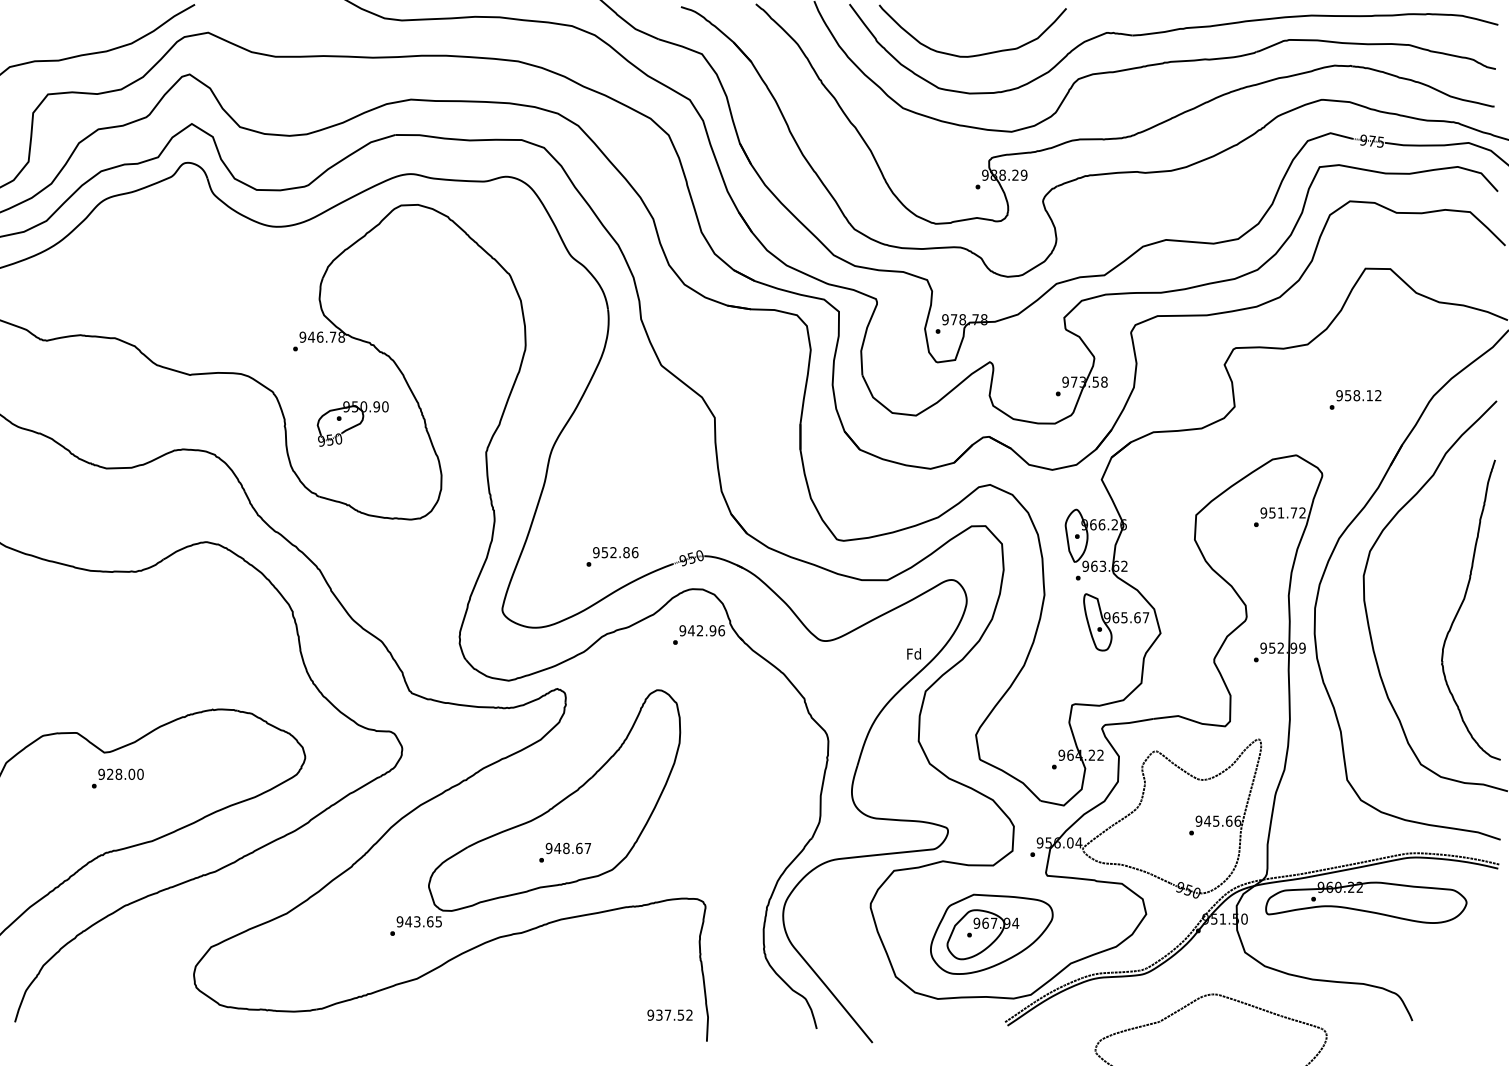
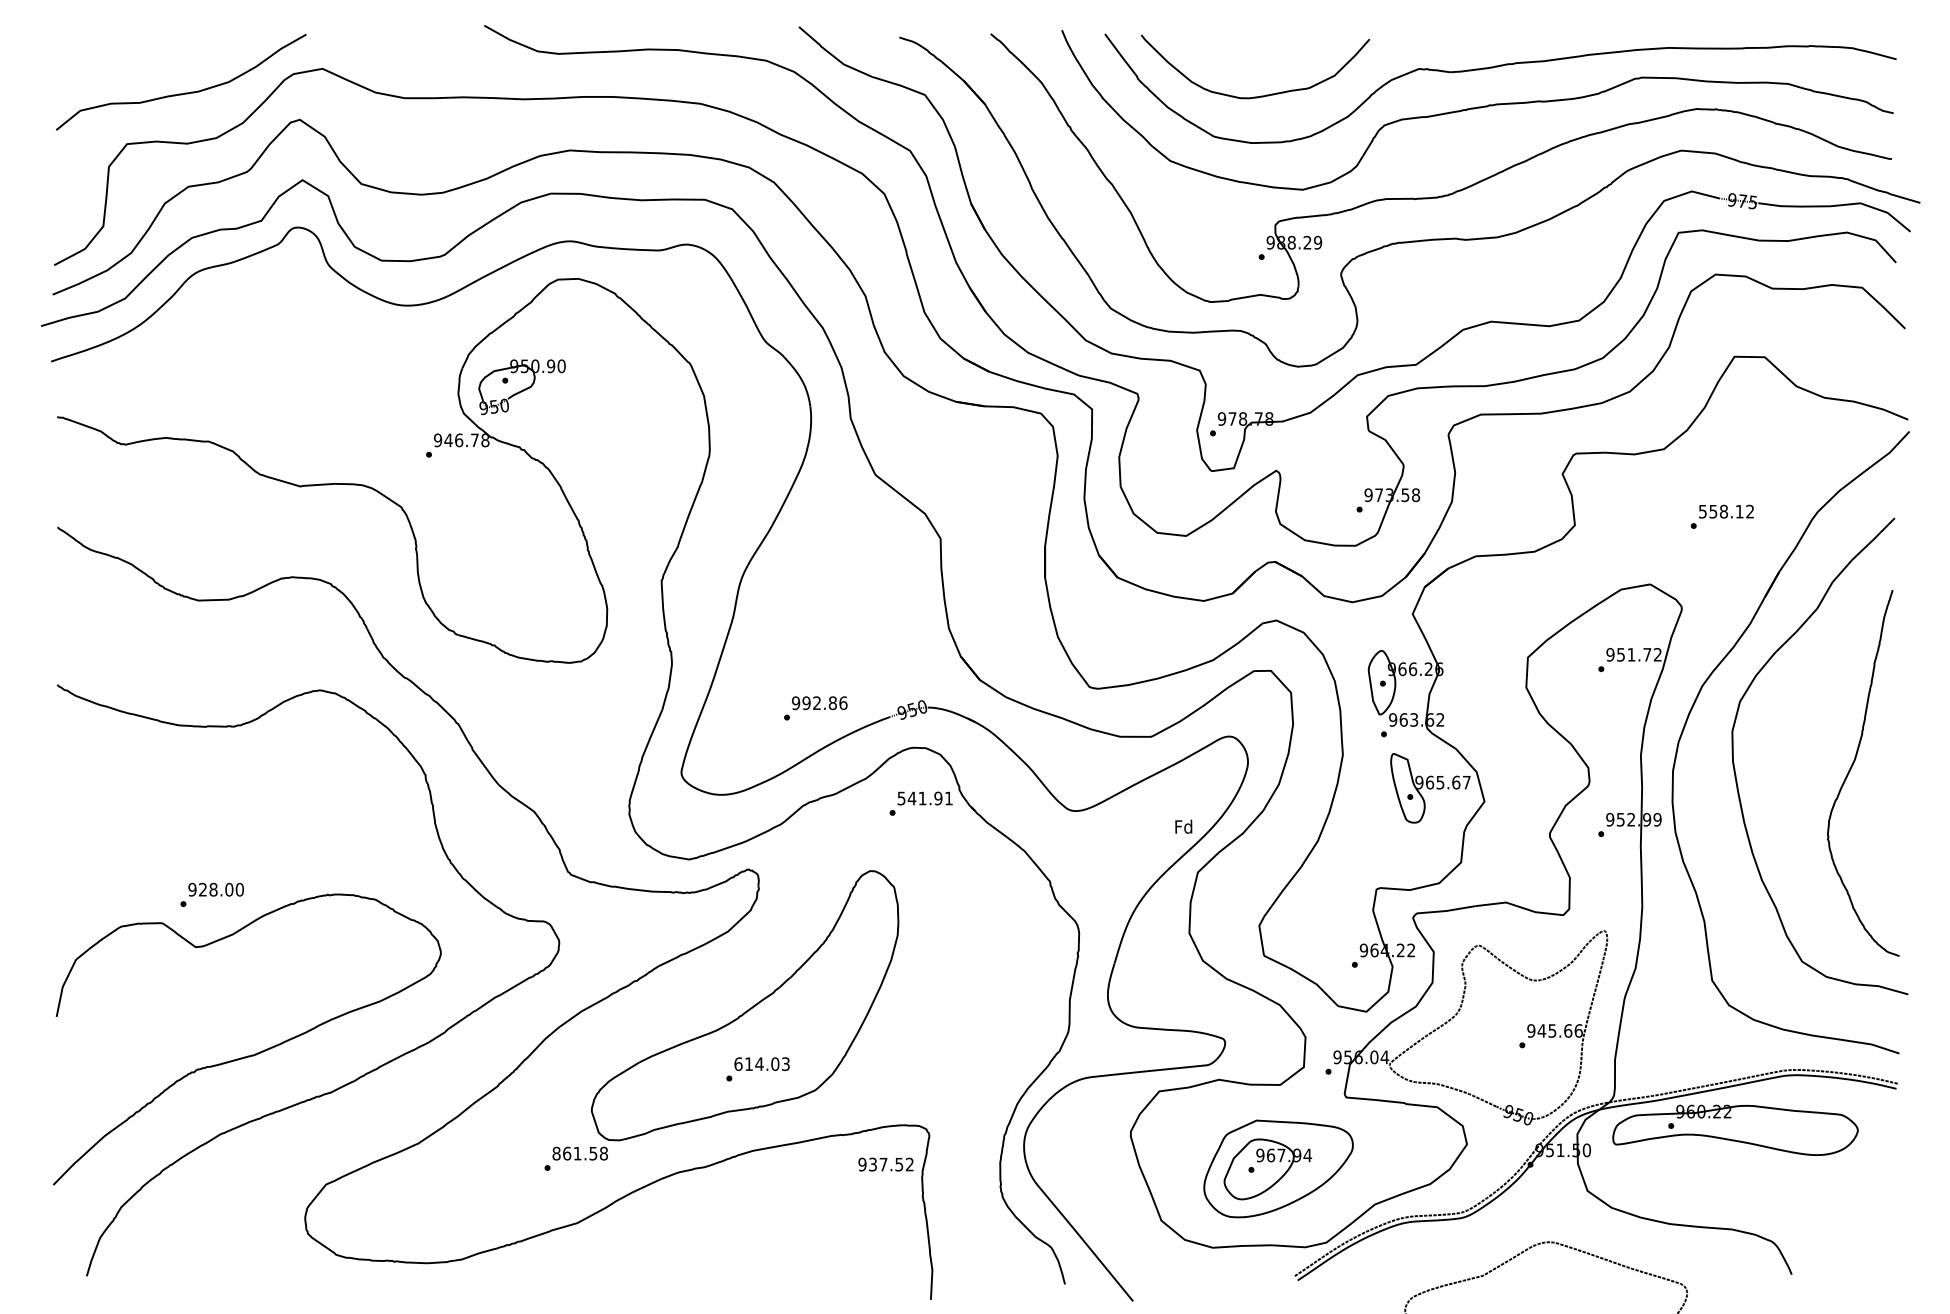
text: (1339, 395) -> (1702, 511), 958.12 -> 558.12
part: (352, 424) -> (521, 387), moved
text: (604, 552) -> (806, 702), 952.86 -> 992.86
text: (702, 630) -> (925, 798), 942.96 -> 541.91
text: (117, 778) -> (211, 894), moved
text: (568, 848) -> (761, 1064), 948.67 -> 614.03
text: (418, 921) -> (579, 1153), 943.65 -> 861.58
text: (669, 1015) -> (885, 1164), moved

